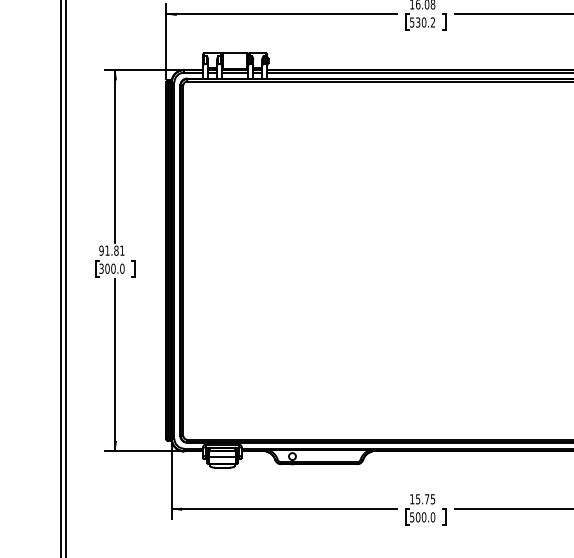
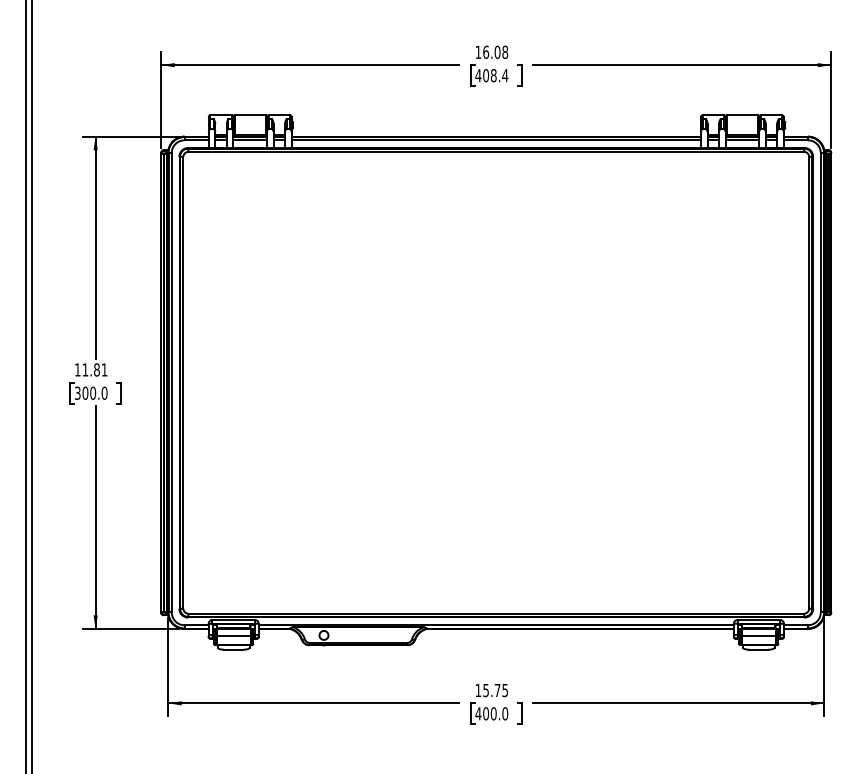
text: (422, 22) -> (491, 75), 530.2 -> 408.4
text: (101, 250) -> (77, 369), 91.81 -> 11.81
text: (412, 517) -> (478, 713), 500.0 -> 400.0

